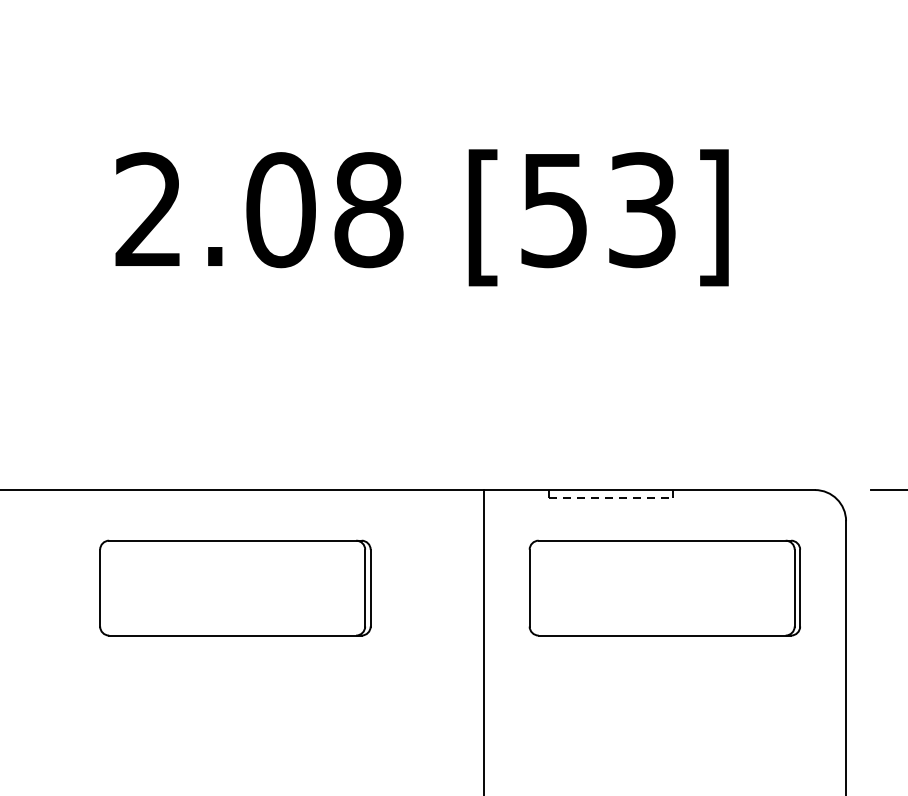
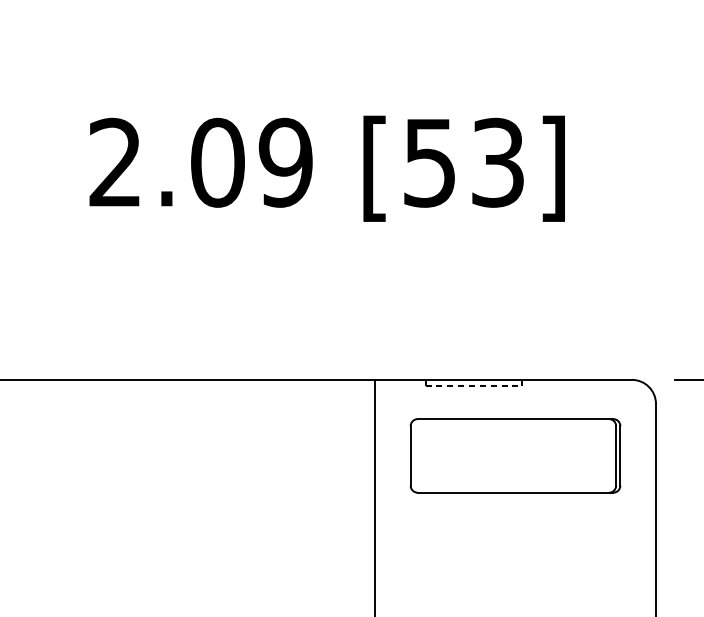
text: (368, 209) -> (285, 162), 2.08 -> 2.09
part: (235, 587) -> (182, 455), removed

